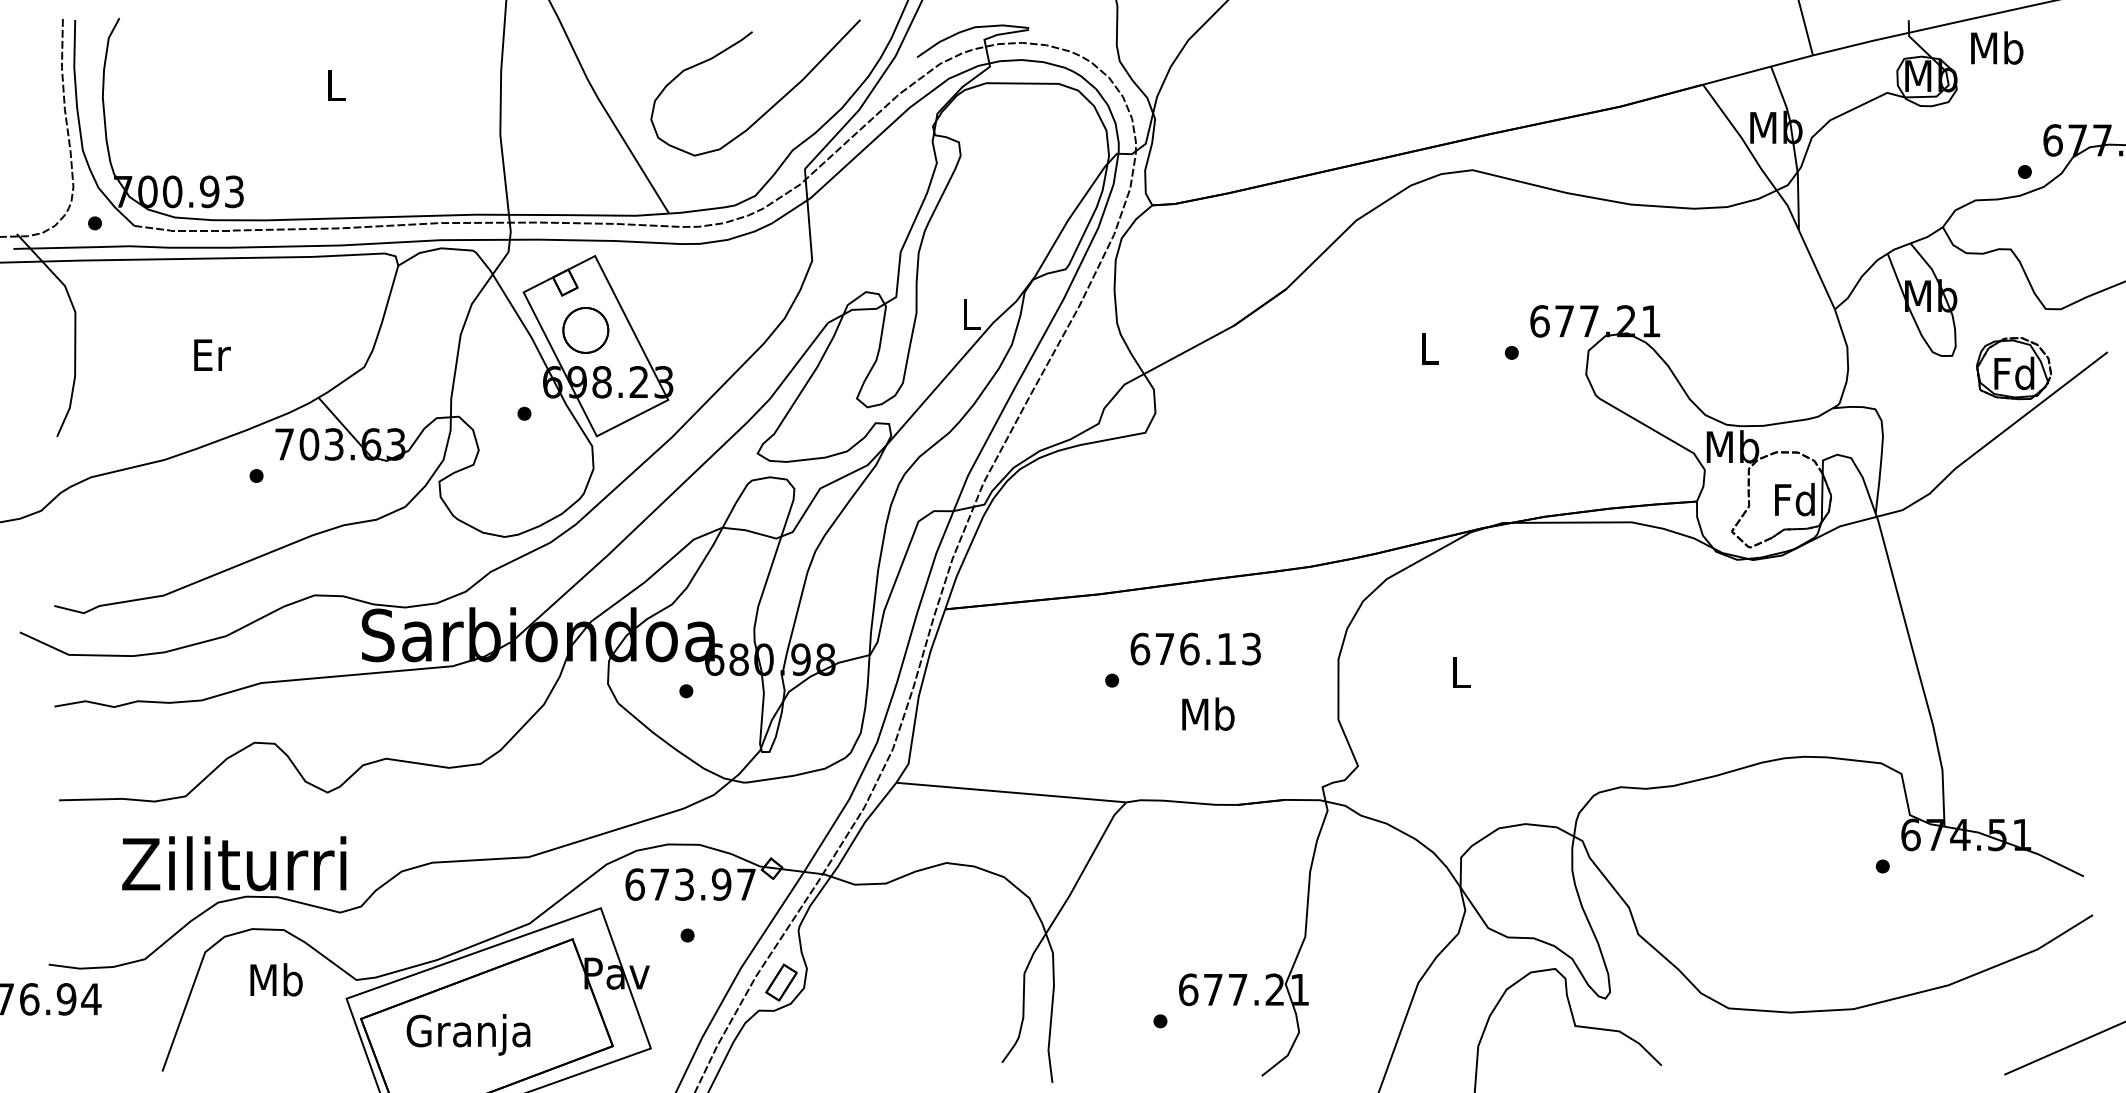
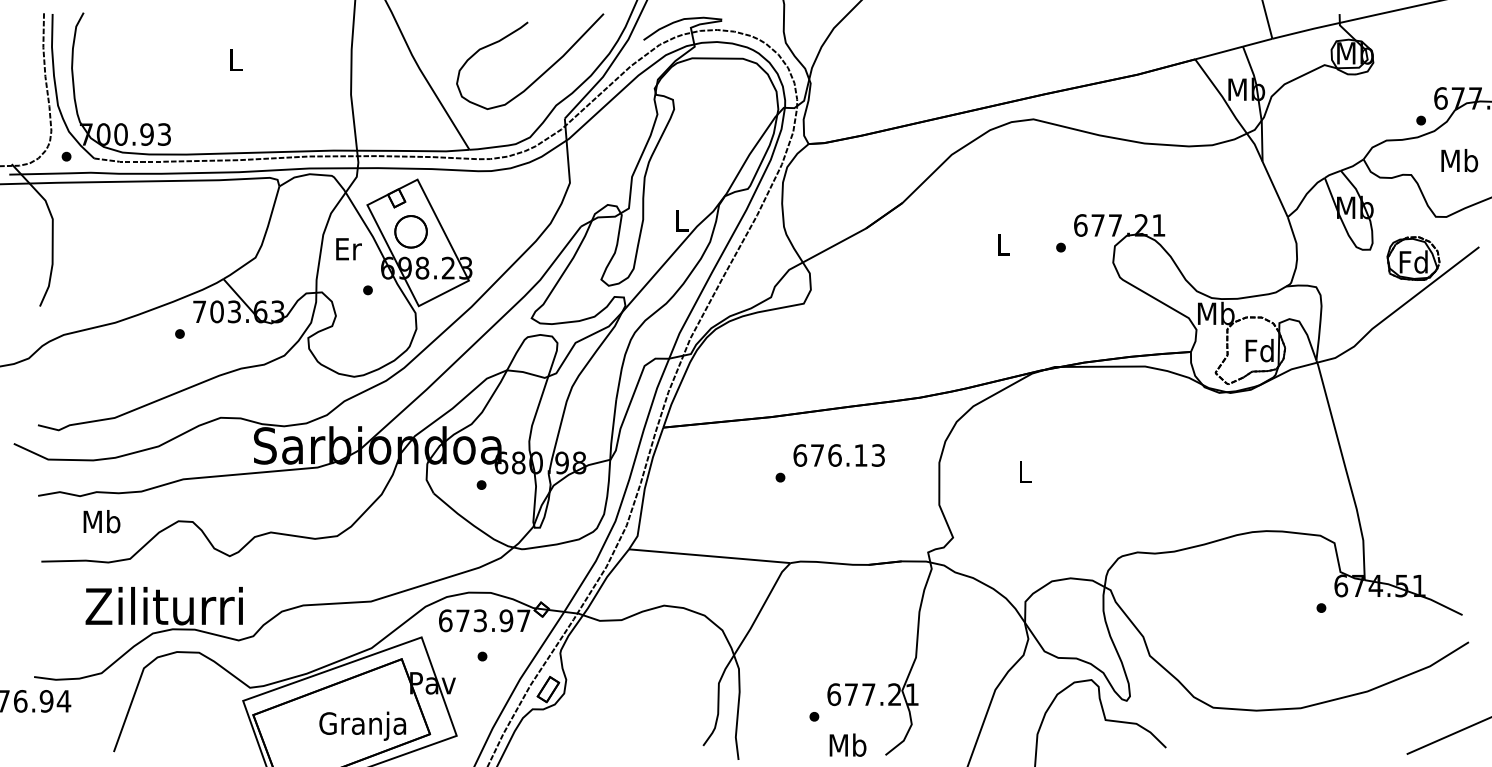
text: (1996, 47) -> (1459, 160), moved
text: (211, 355) -> (348, 249), moved
text: (1207, 713) -> (847, 744), moved
text: (275, 979) -> (101, 521), moved
text: (468, 1033) -> (362, 725), moved

